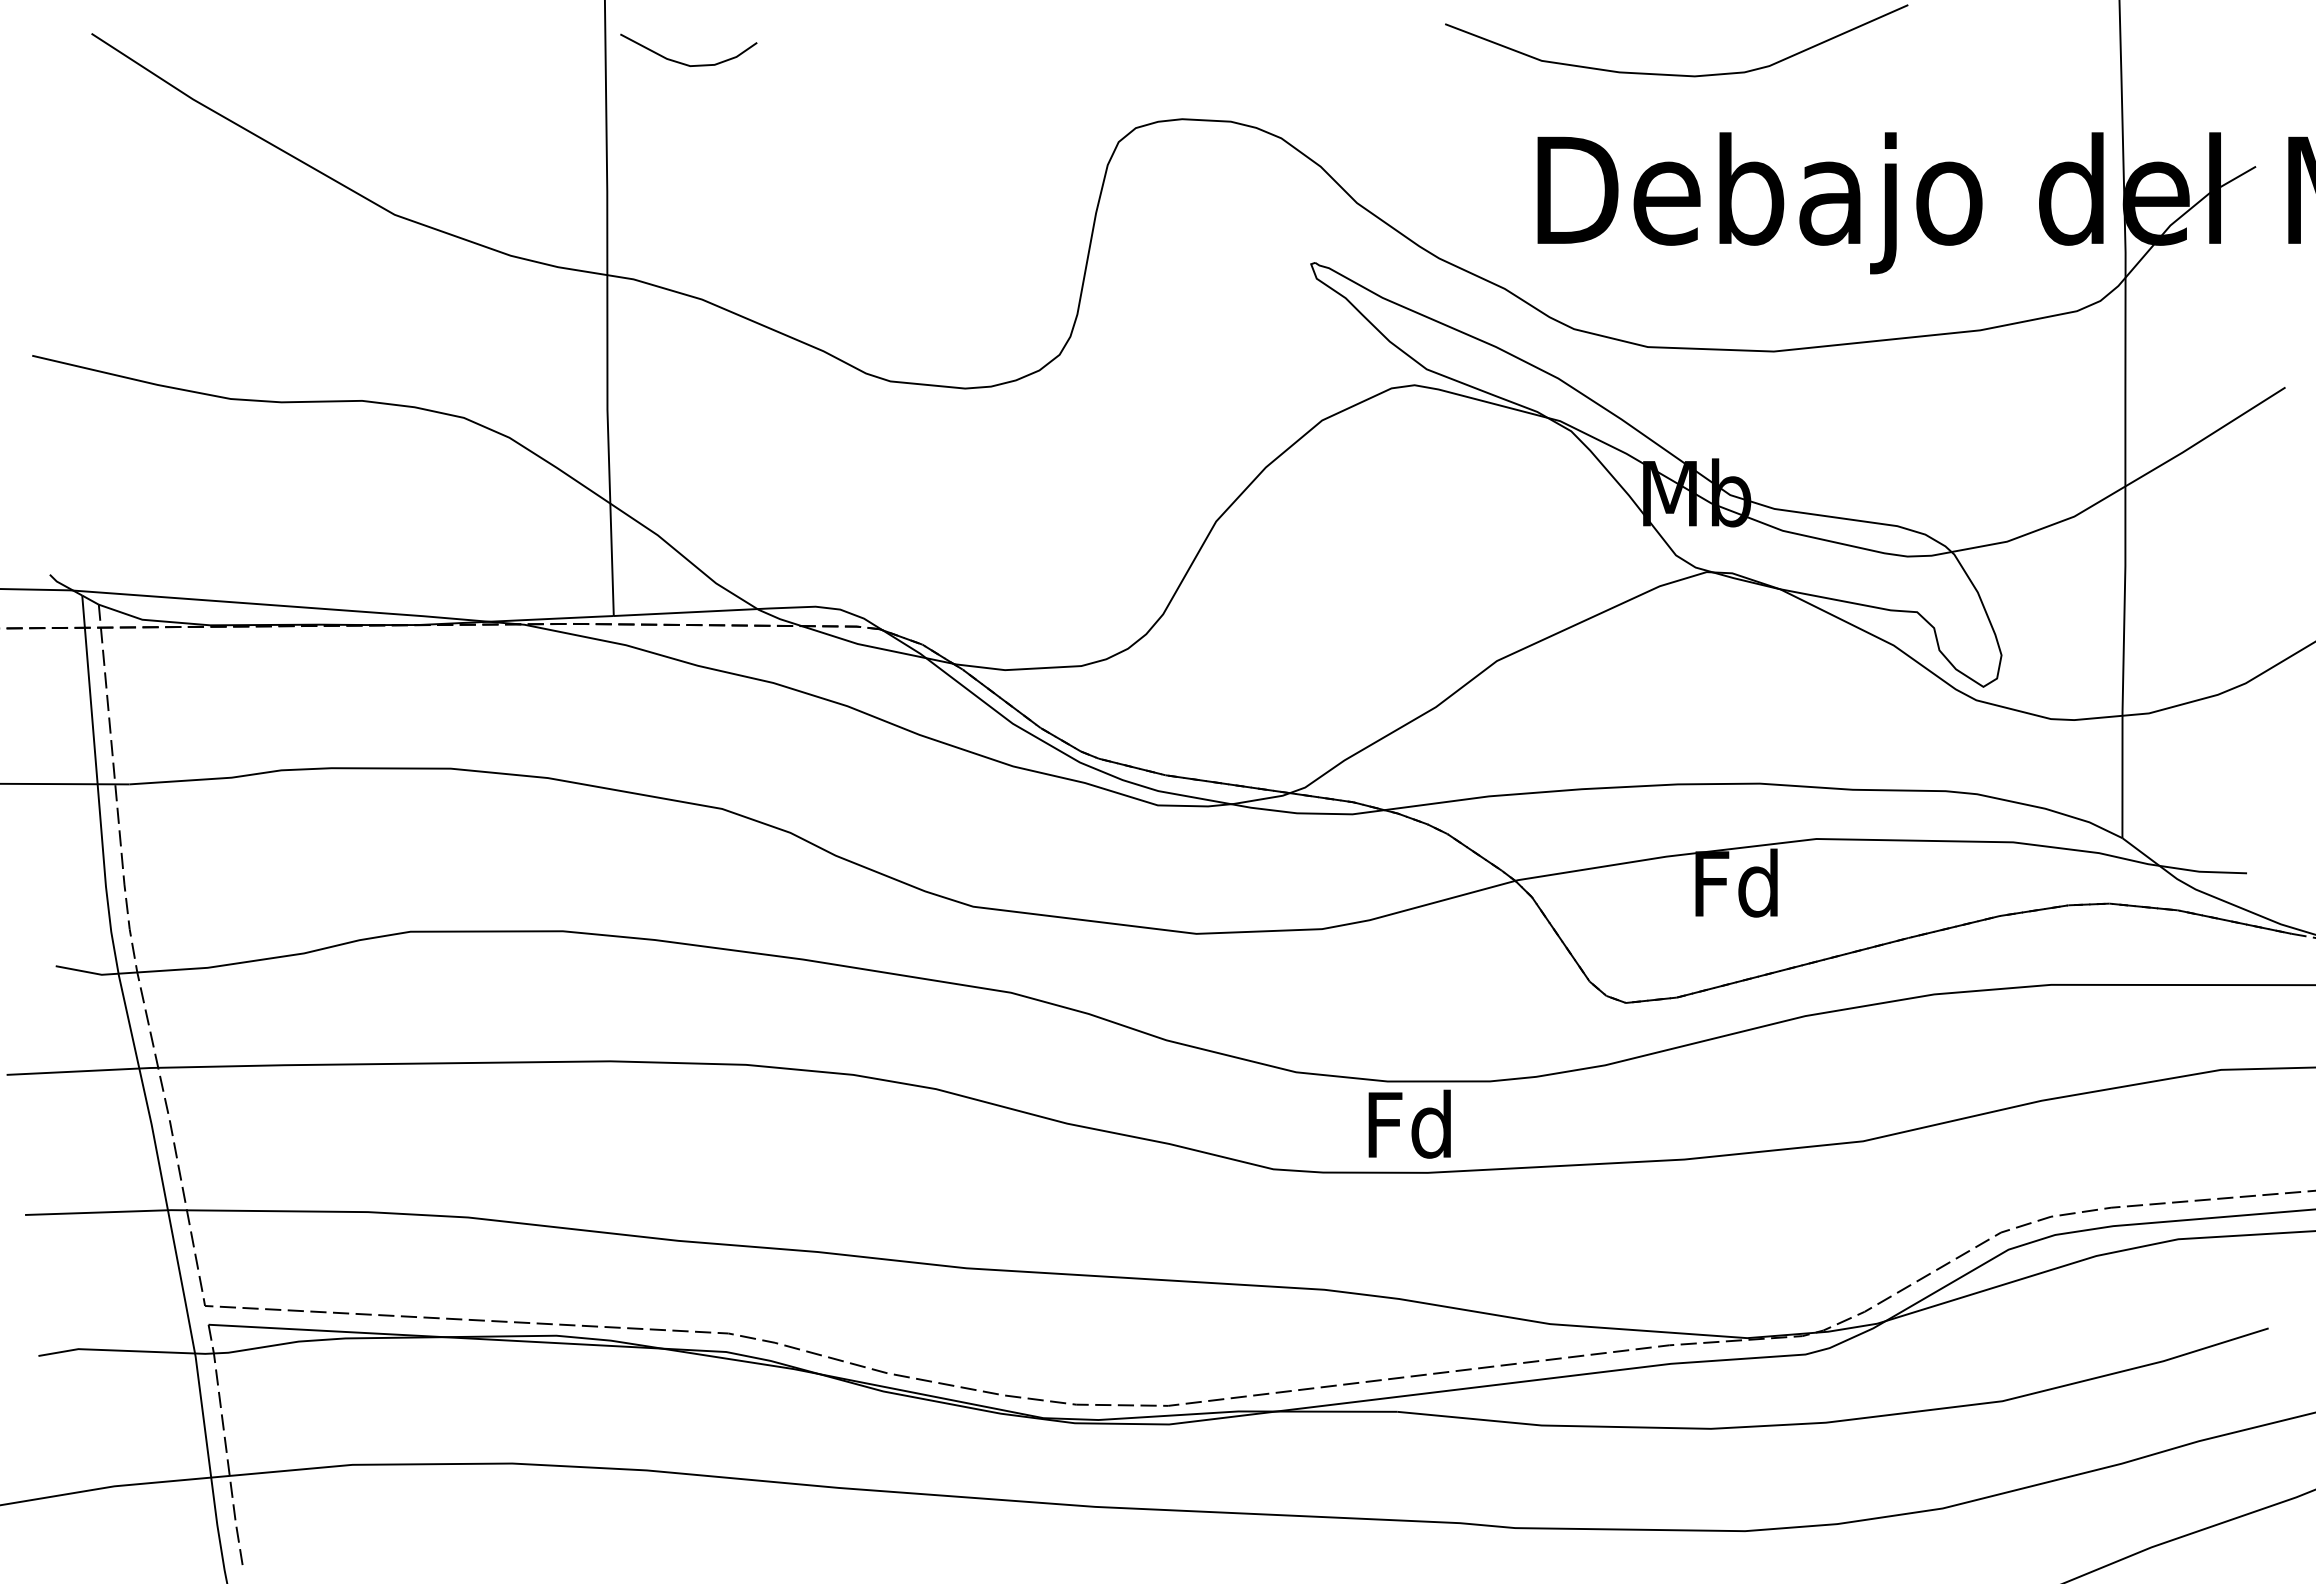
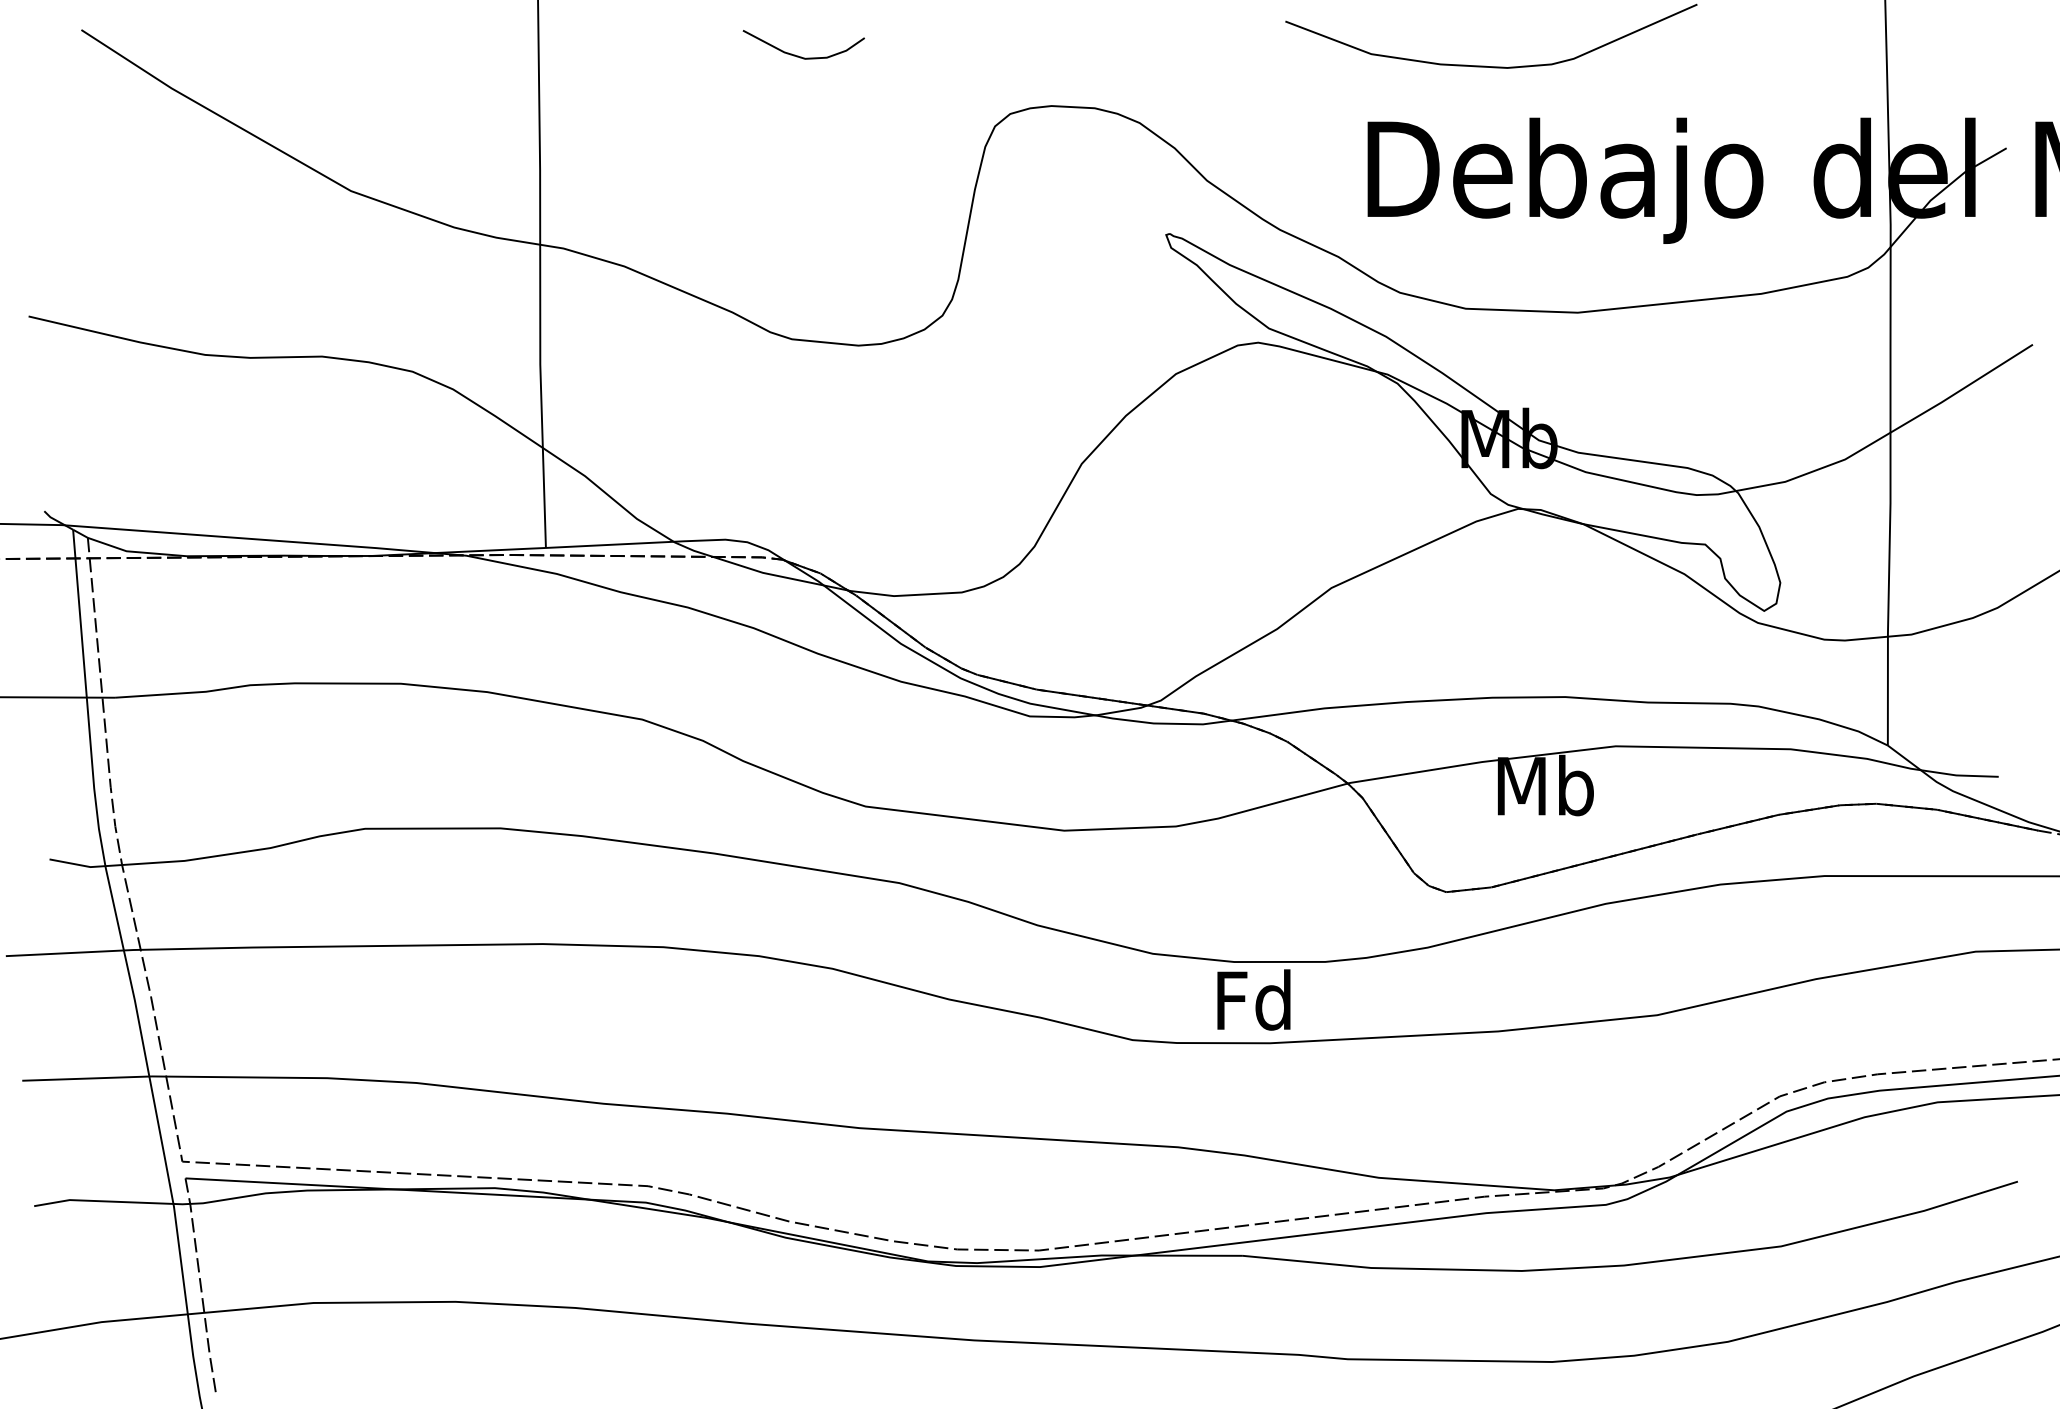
curve: (682, 62) -> (798, 55), moved
text: (1737, 882) -> (1545, 784), Fd -> Mb

